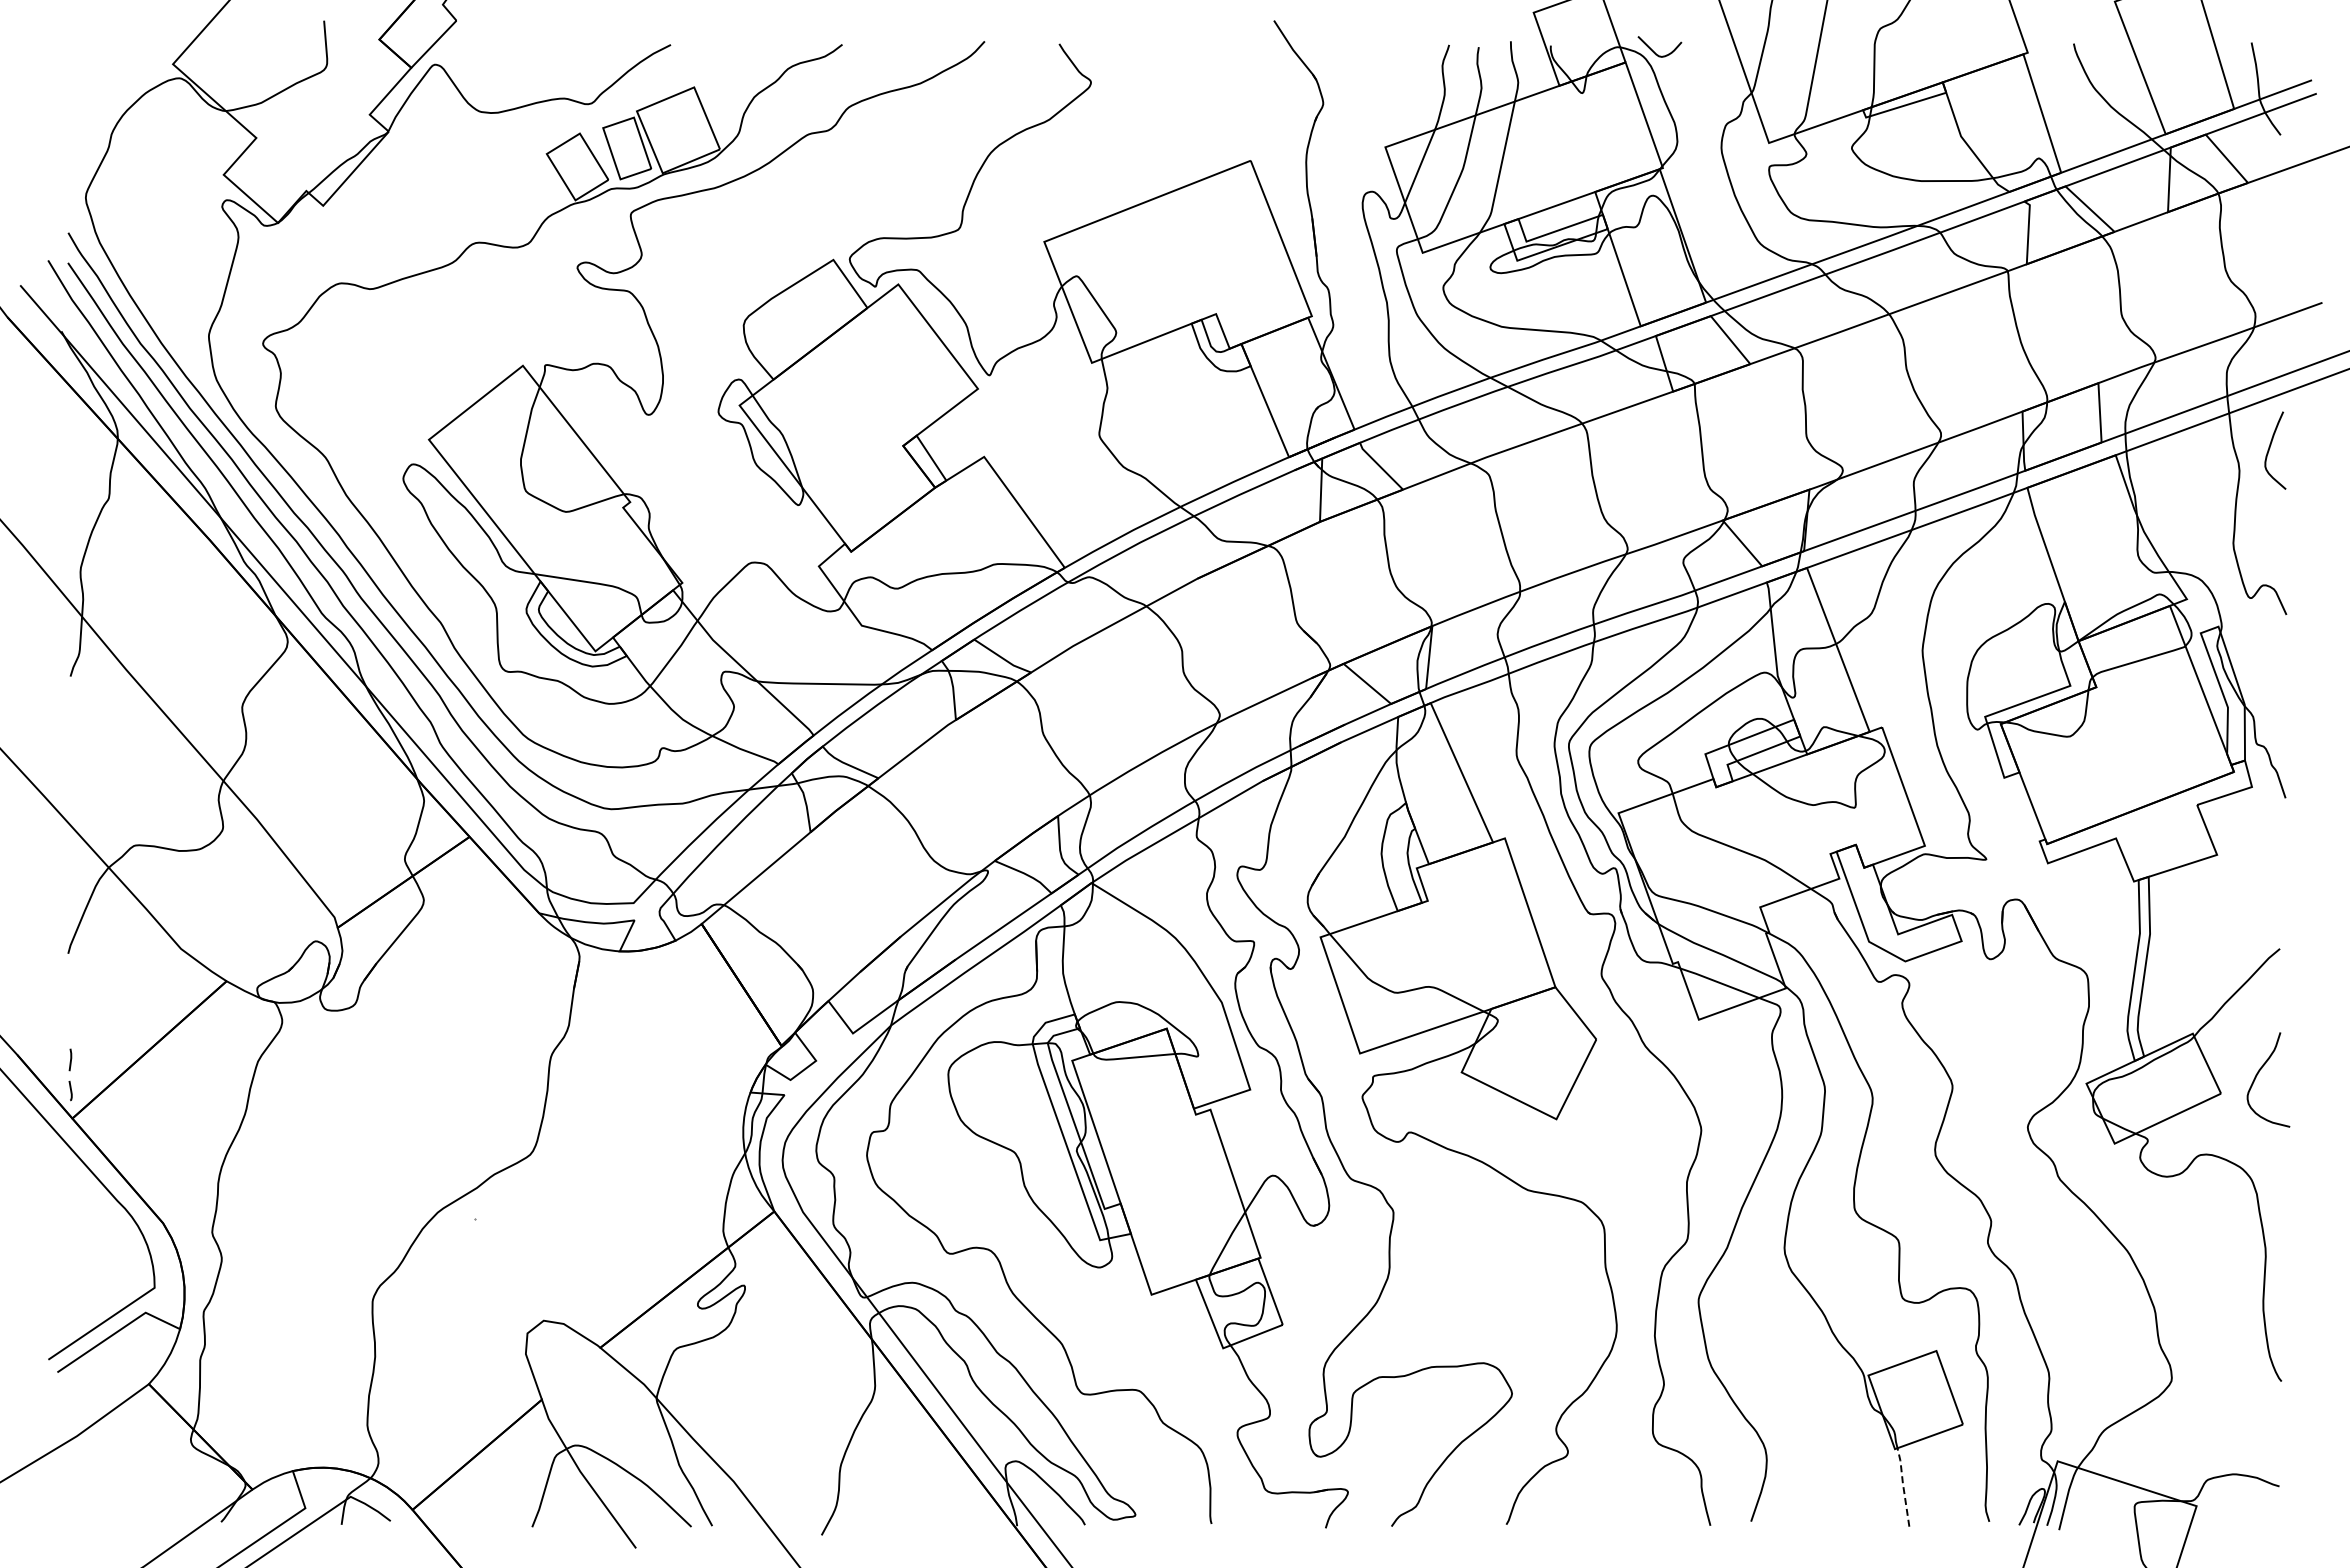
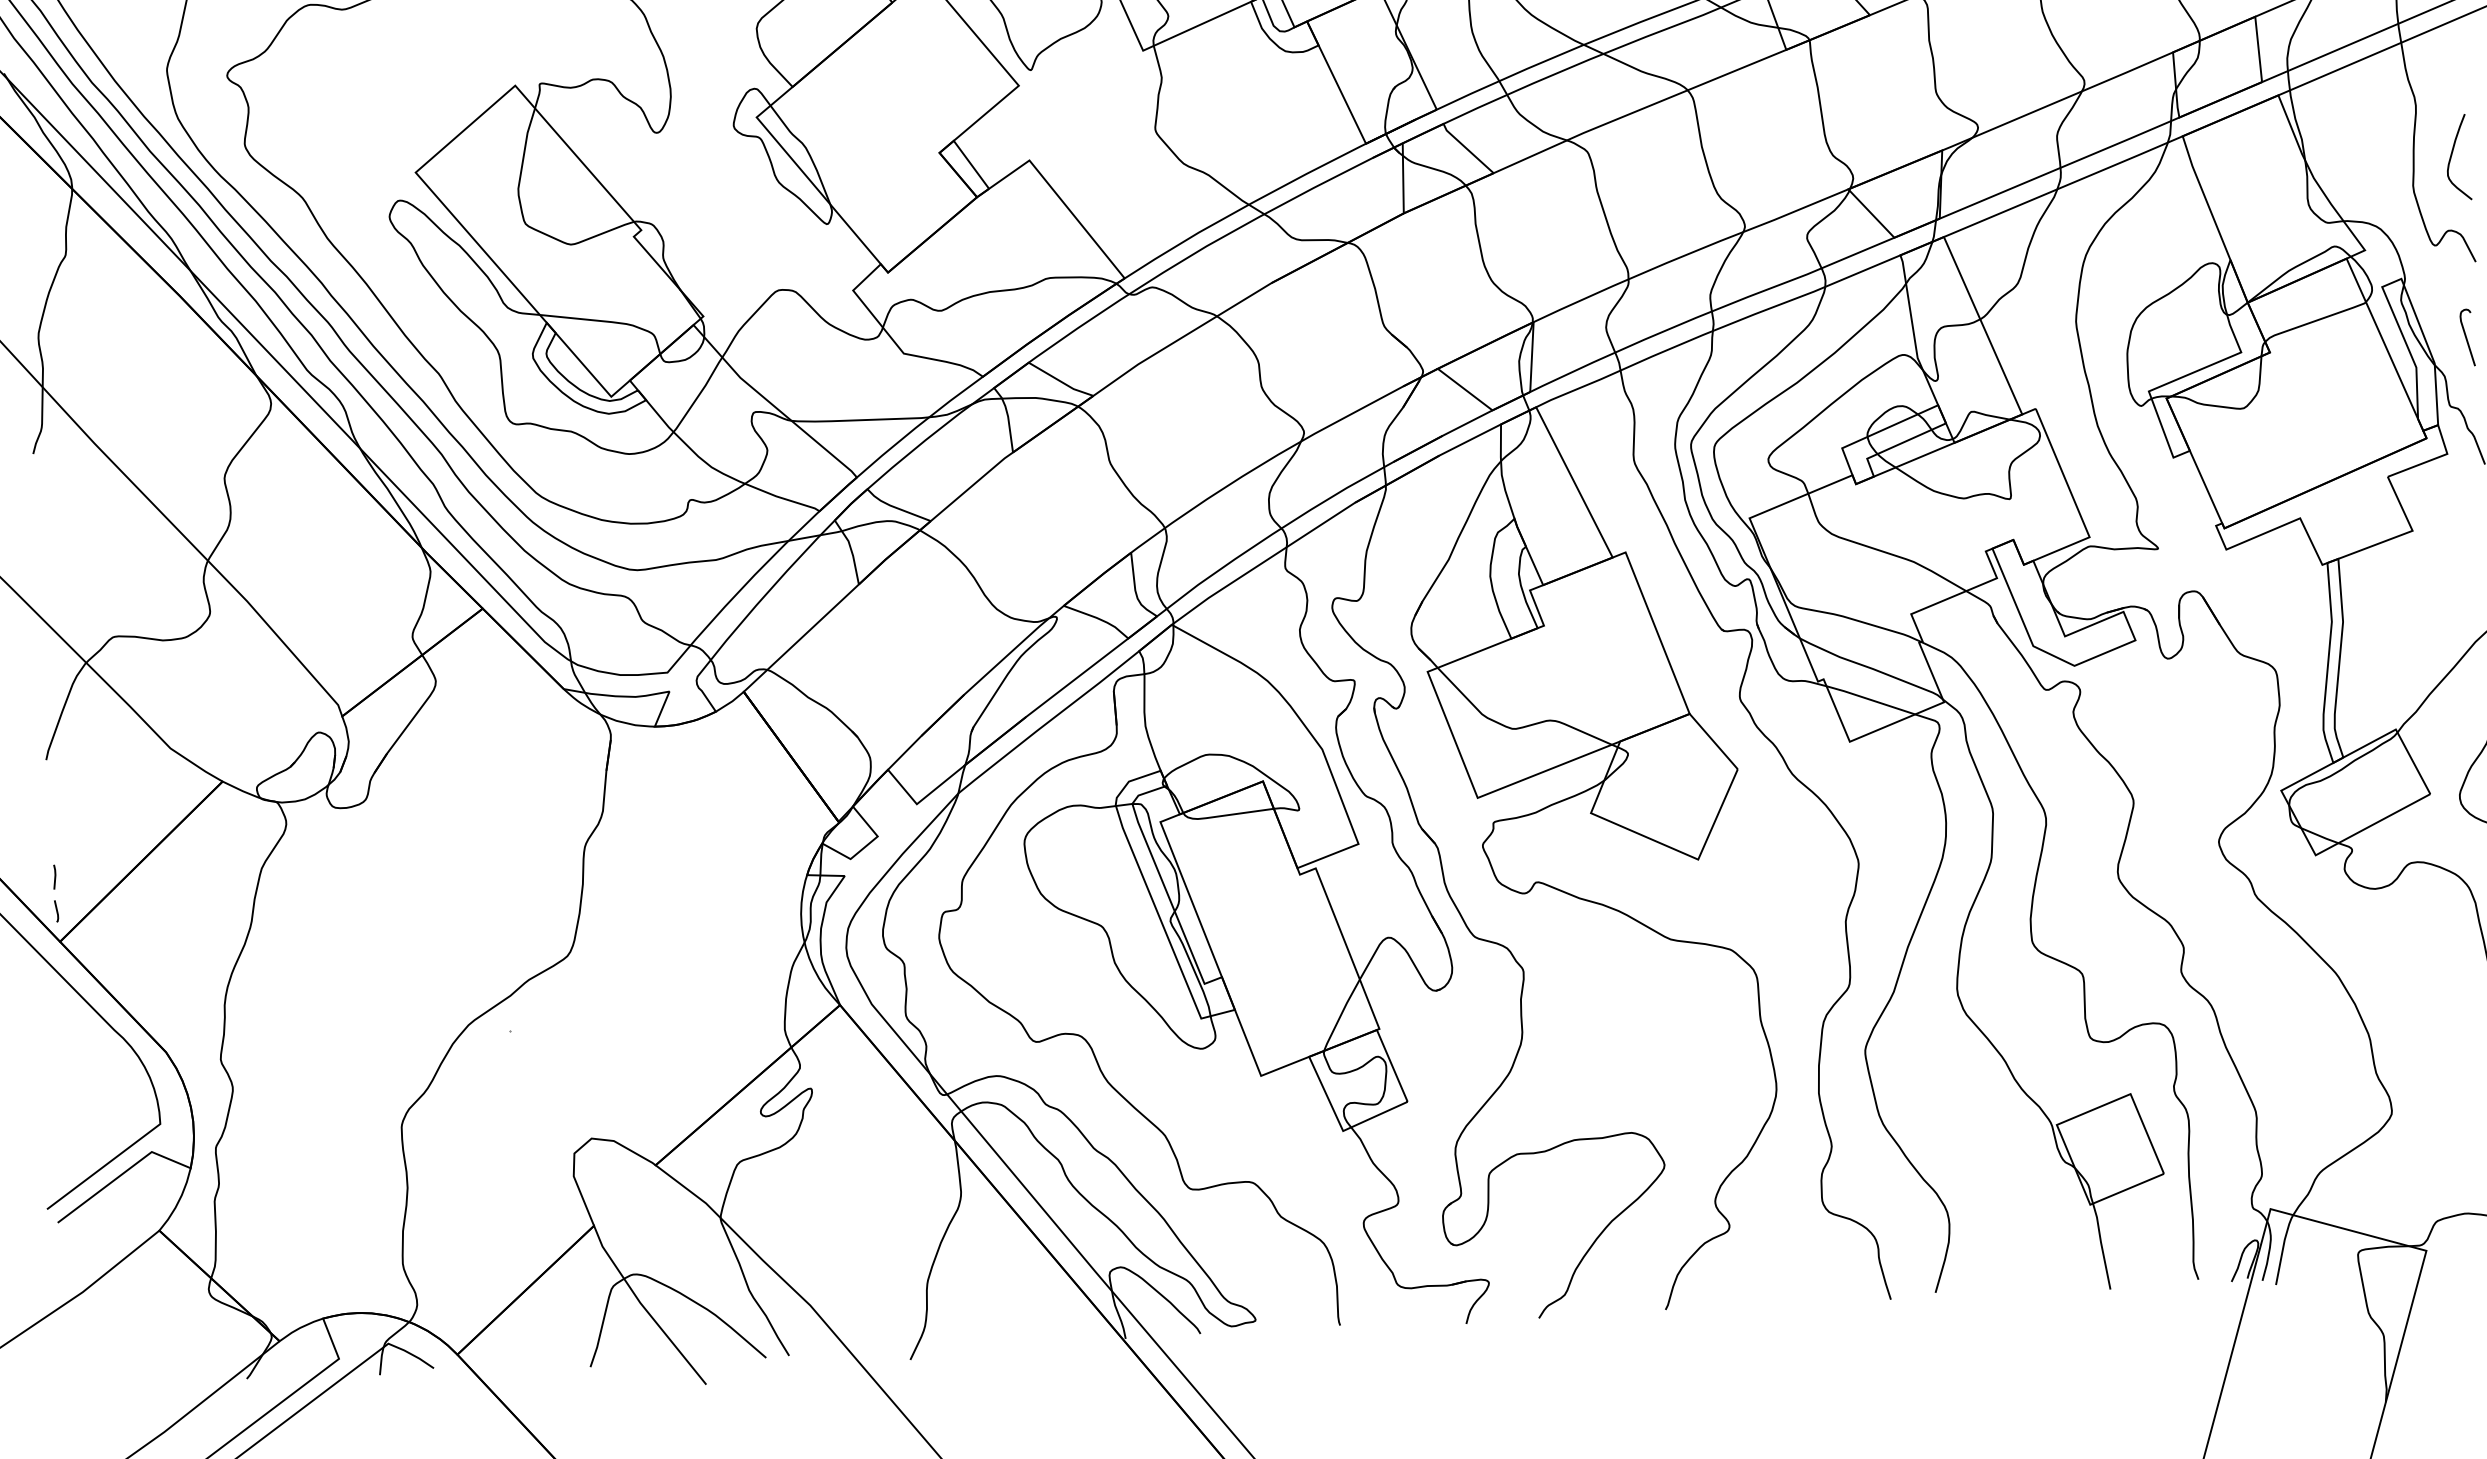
curve: (2270, 448) -> (2452, 155), moved
curve: (2275, 682) -> (2467, 337), added
line: (1903, 1486) -> (2101, 1245), dashed -> solid

